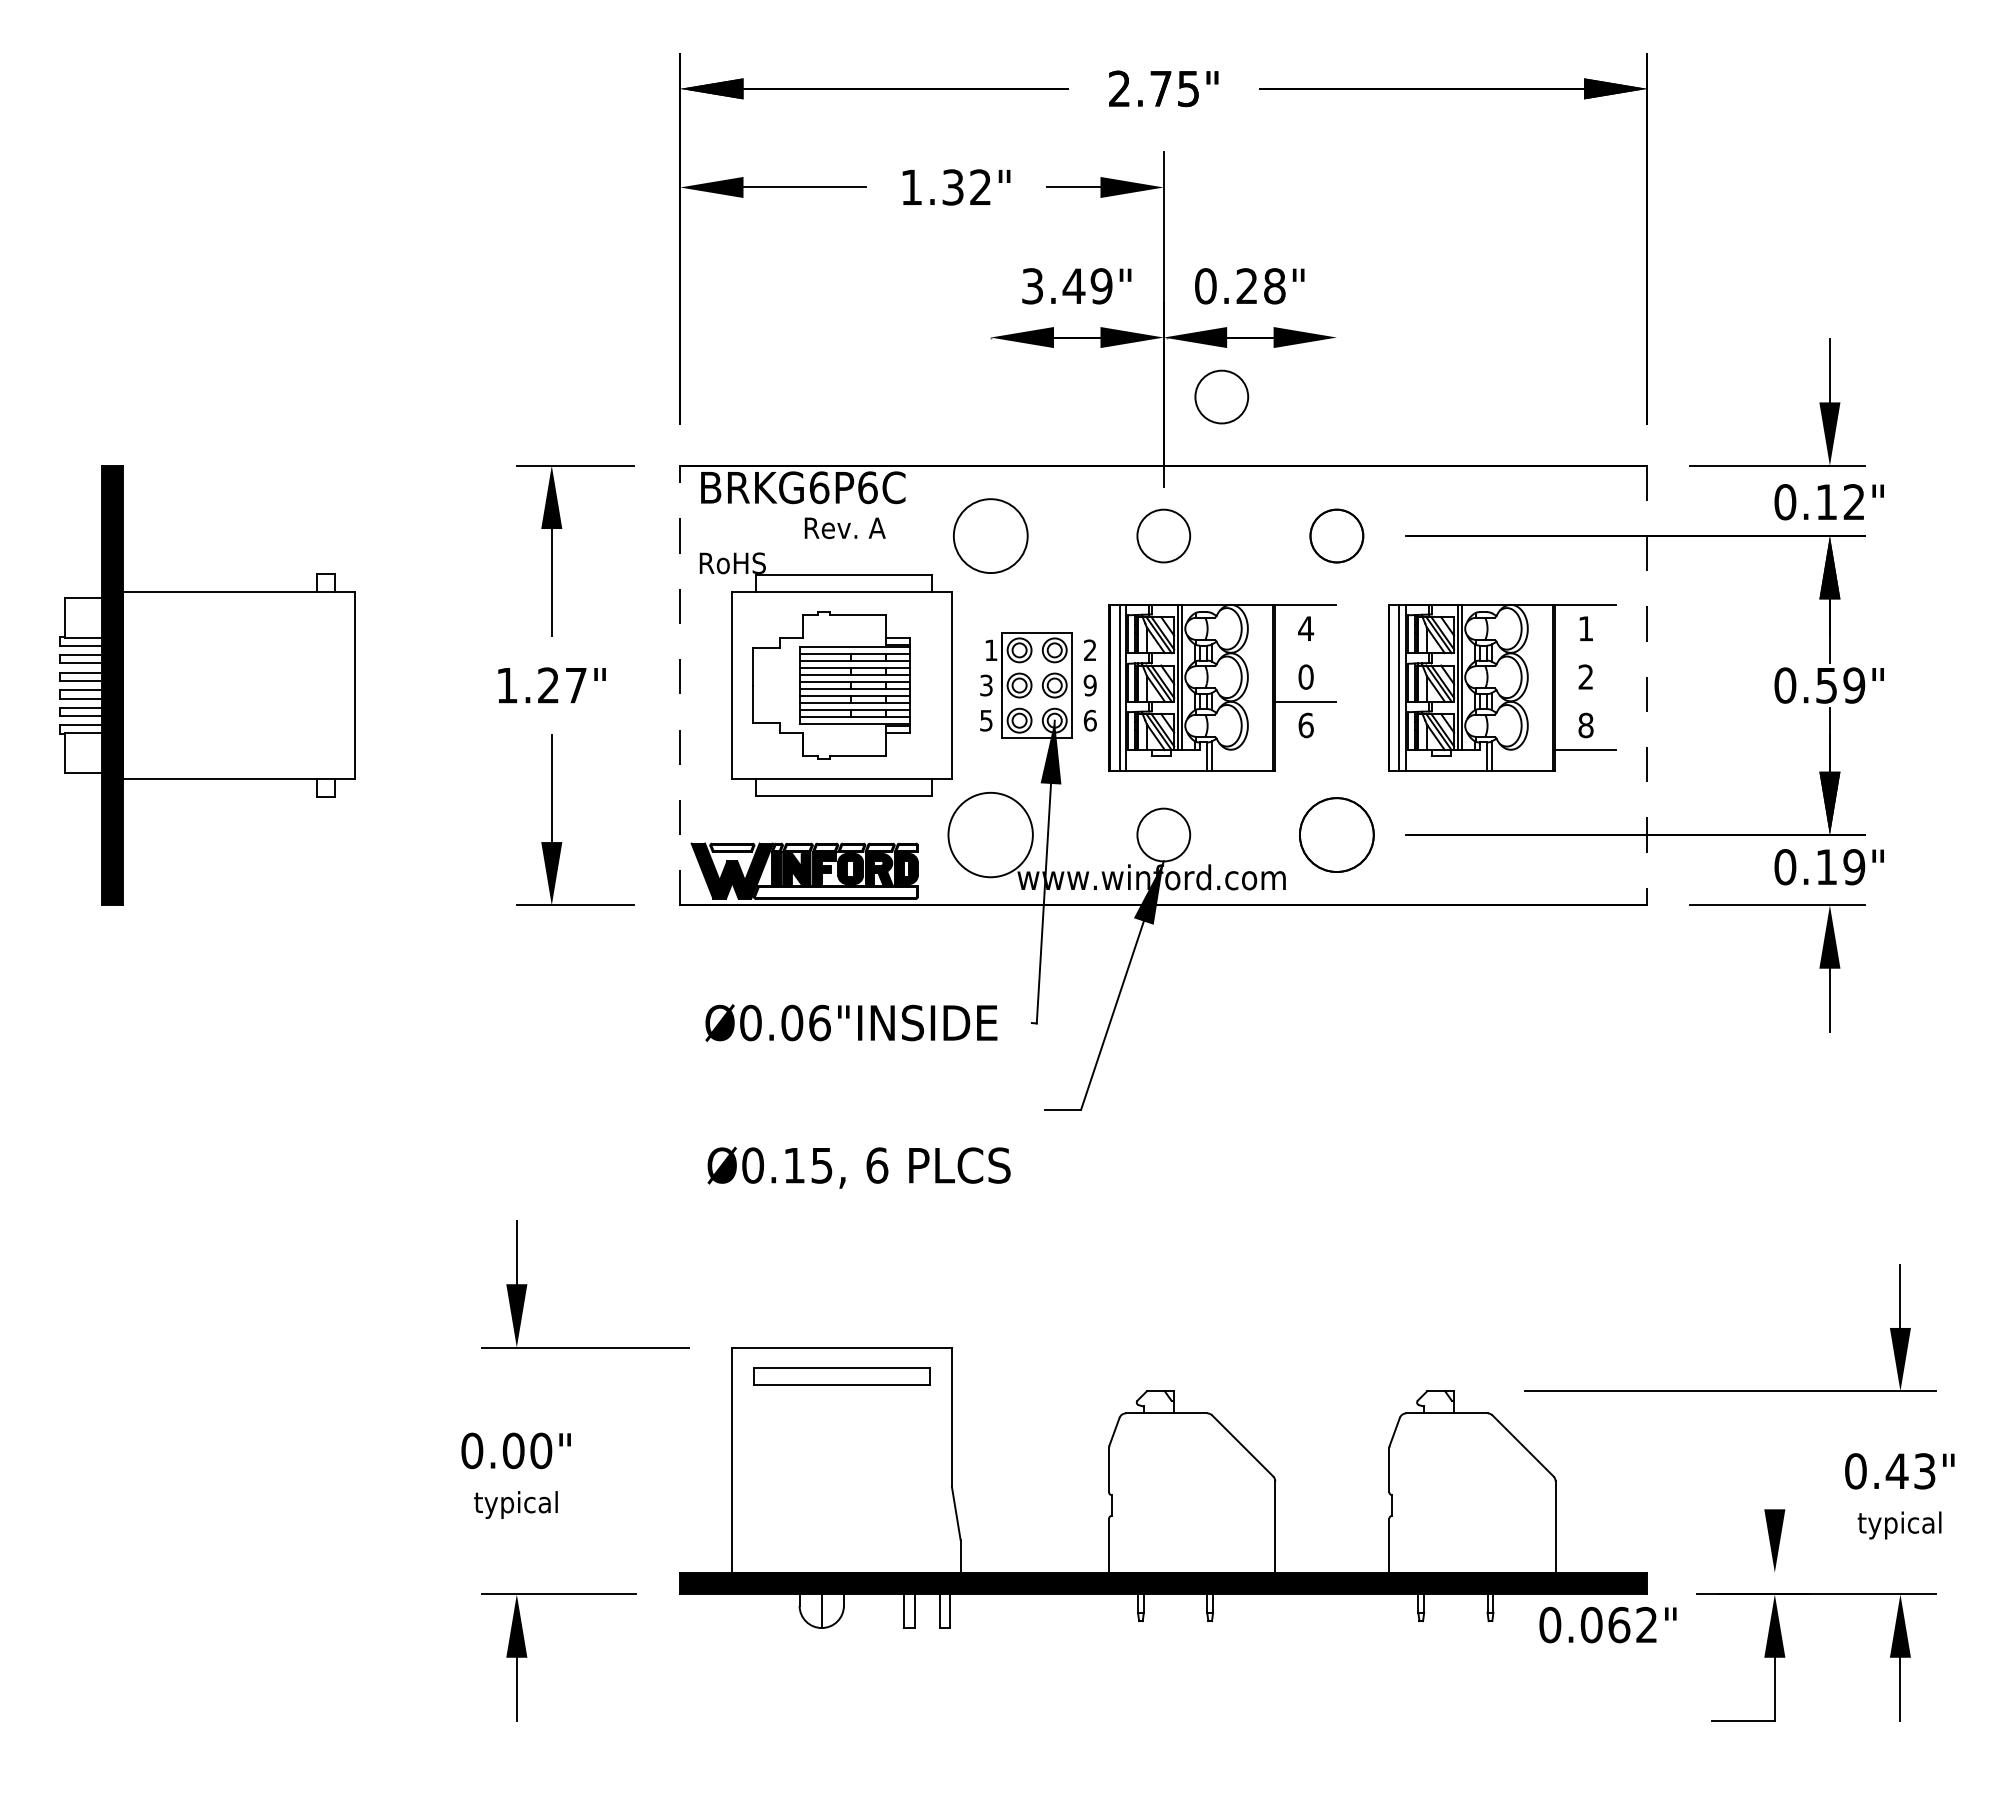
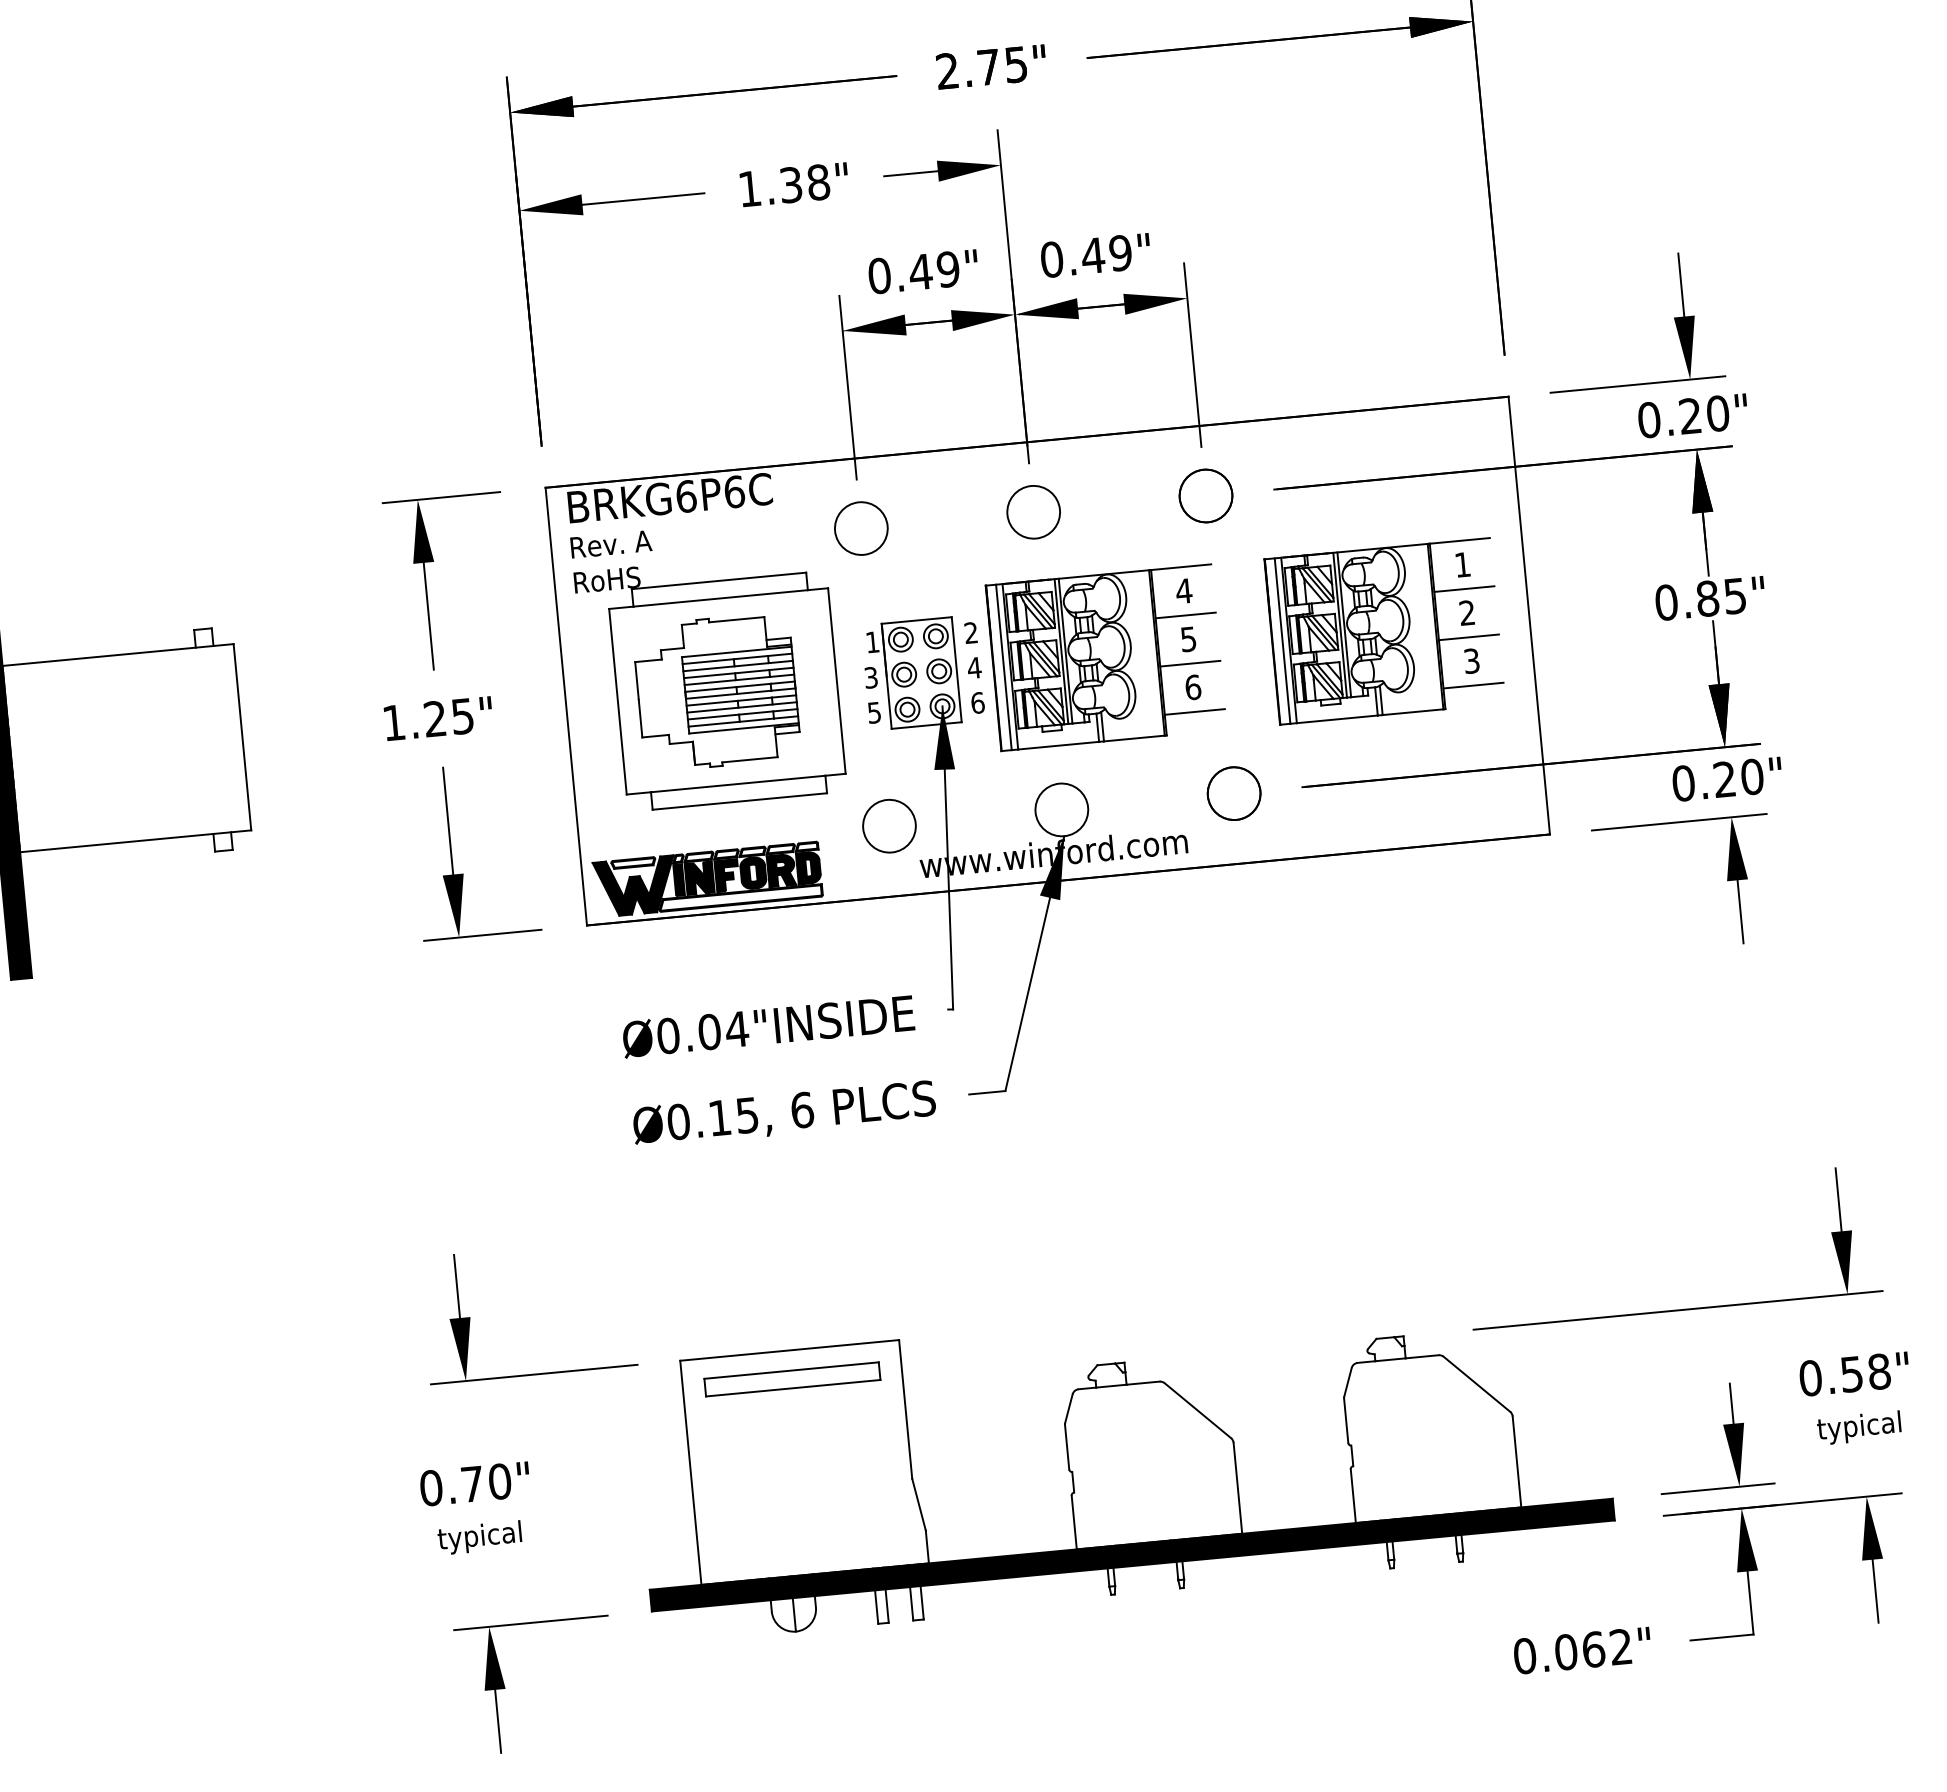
text: (980, 187) -> (818, 182), 1.32" -> 1.38"
text: (1032, 286) -> (879, 276), 3.49" -> 0.49"
text: (1260, 286) -> (1106, 254), 0.28" -> 0.49"
line: (990, 394) -> (847, 387), added
line: (1336, 394) -> (1192, 355), added
circle: (1221, 396) -> (1078, 367), removed
text: (1840, 502) -> (1704, 415), 0.12" -> 0.20"
text: (844, 528) -> (610, 544), moved
circle: (990, 535) -> (861, 528), size x0.71
line: (1305, 653) -> (1185, 615), added
line: (1585, 653) -> (1464, 589), added
text: (1305, 676) -> (1187, 638), 0 -> 5
text: (575, 685) -> (462, 716), 1.27" -> 1.25"
line: (680, 685) -> (566, 706), dashed -> solid
text: (1090, 685) -> (974, 667), 9 -> 4
line: (1647, 685) -> (1529, 615), dashed -> solid
text: (1840, 685) -> (1721, 597), 0.59" -> 0.85"
line: (1585, 701) -> (1469, 637), added
text: (1585, 725) -> (1471, 661), 8 -> 3
line: (1305, 750) -> (1194, 712), added
circle: (990, 834) -> (889, 825), size x0.62
part: (1336, 834) -> (1233, 793), size x0.71
text: (1840, 867) -> (1738, 778), 0.19" -> 0.20"
text: (819, 1022) -> (736, 1028), Ø0.06"INSIDE -> Ø0.04"INSIDE
text: (858, 1167) -> (783, 1113), moved
text: (513, 1450) -> (472, 1483), 0.00" -> 0.70"
text: (1910, 1471) -> (1865, 1373), 0.43" -> 0.58"
line: (1774, 1489) -> (1731, 1404), added
line: (1753, 1572) -> (1718, 1488), added
text: (1607, 1624) -> (1581, 1650), moved

